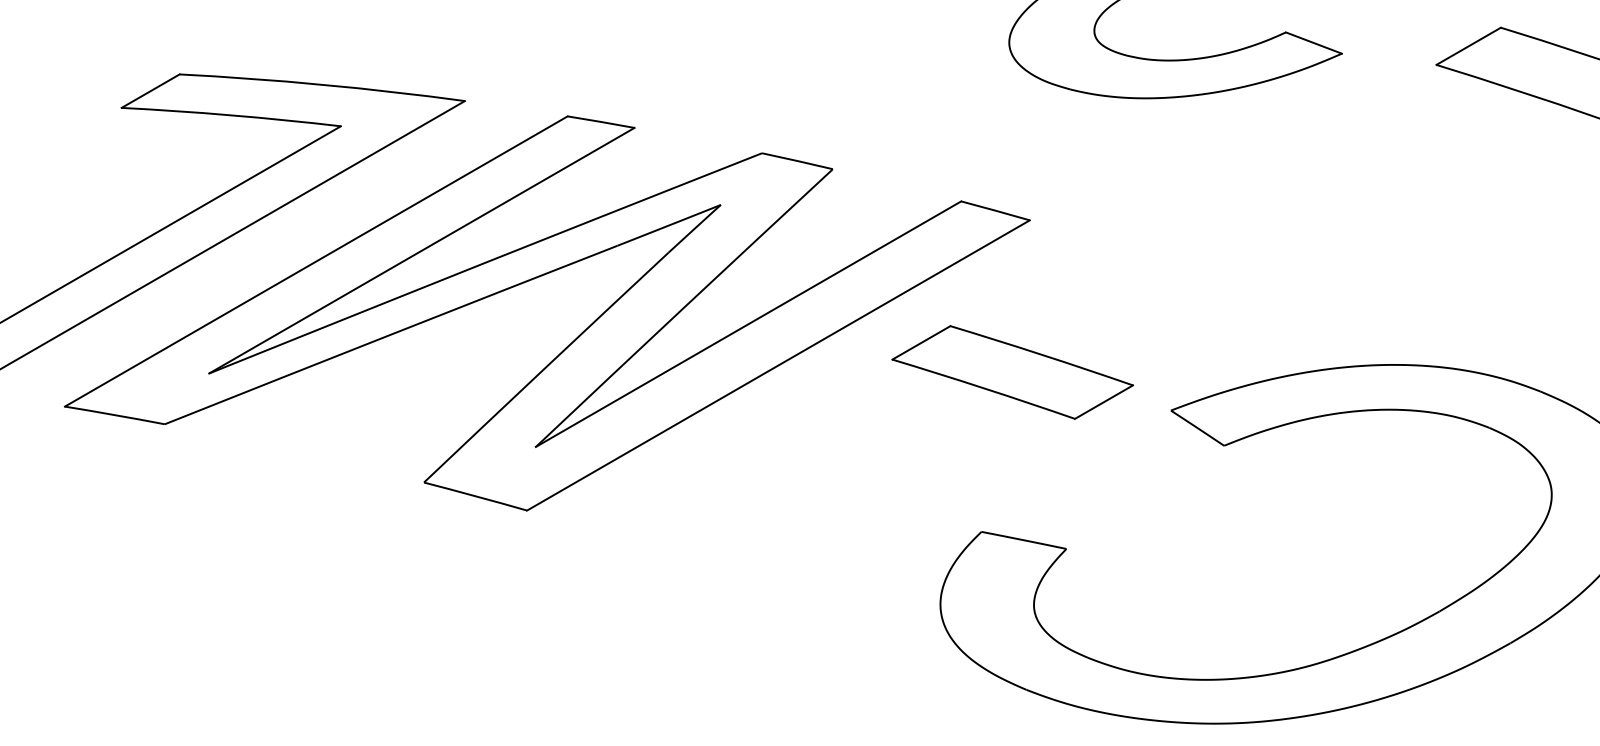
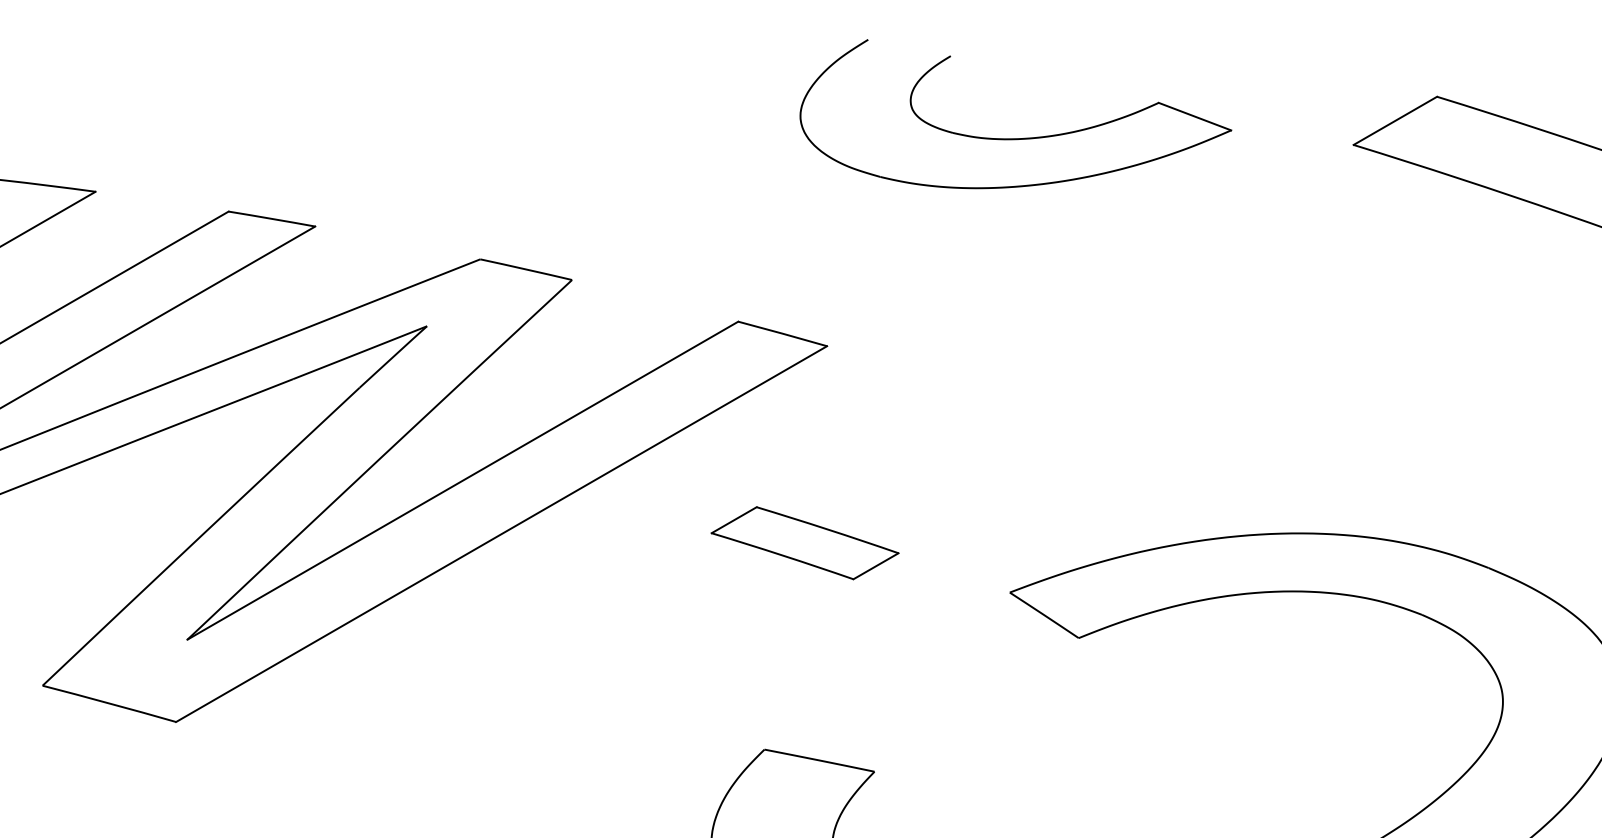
part: (1012, 372) -> (804, 543), size x0.6

